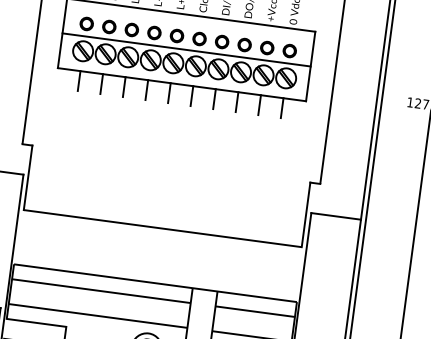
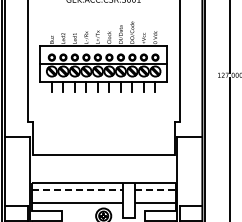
line: (102, 291) -> (77, 190), solid -> dashed
line: (257, 311) -> (156, 190), solid -> dashed

